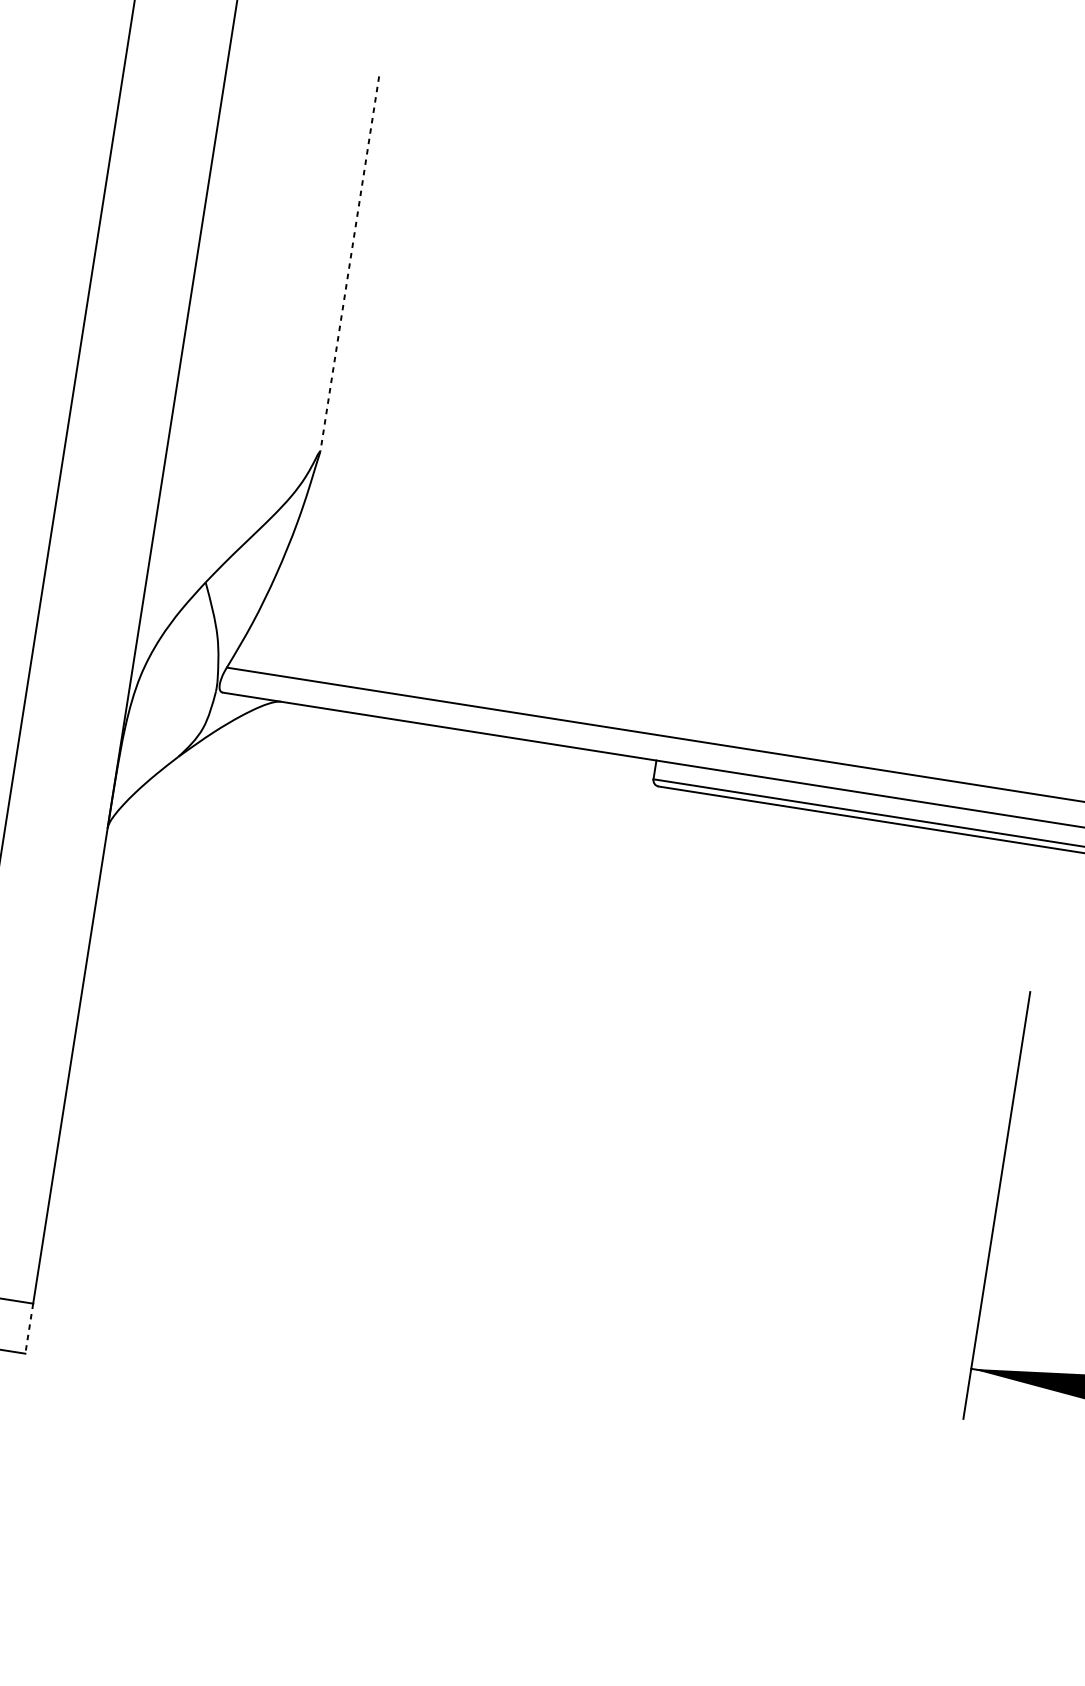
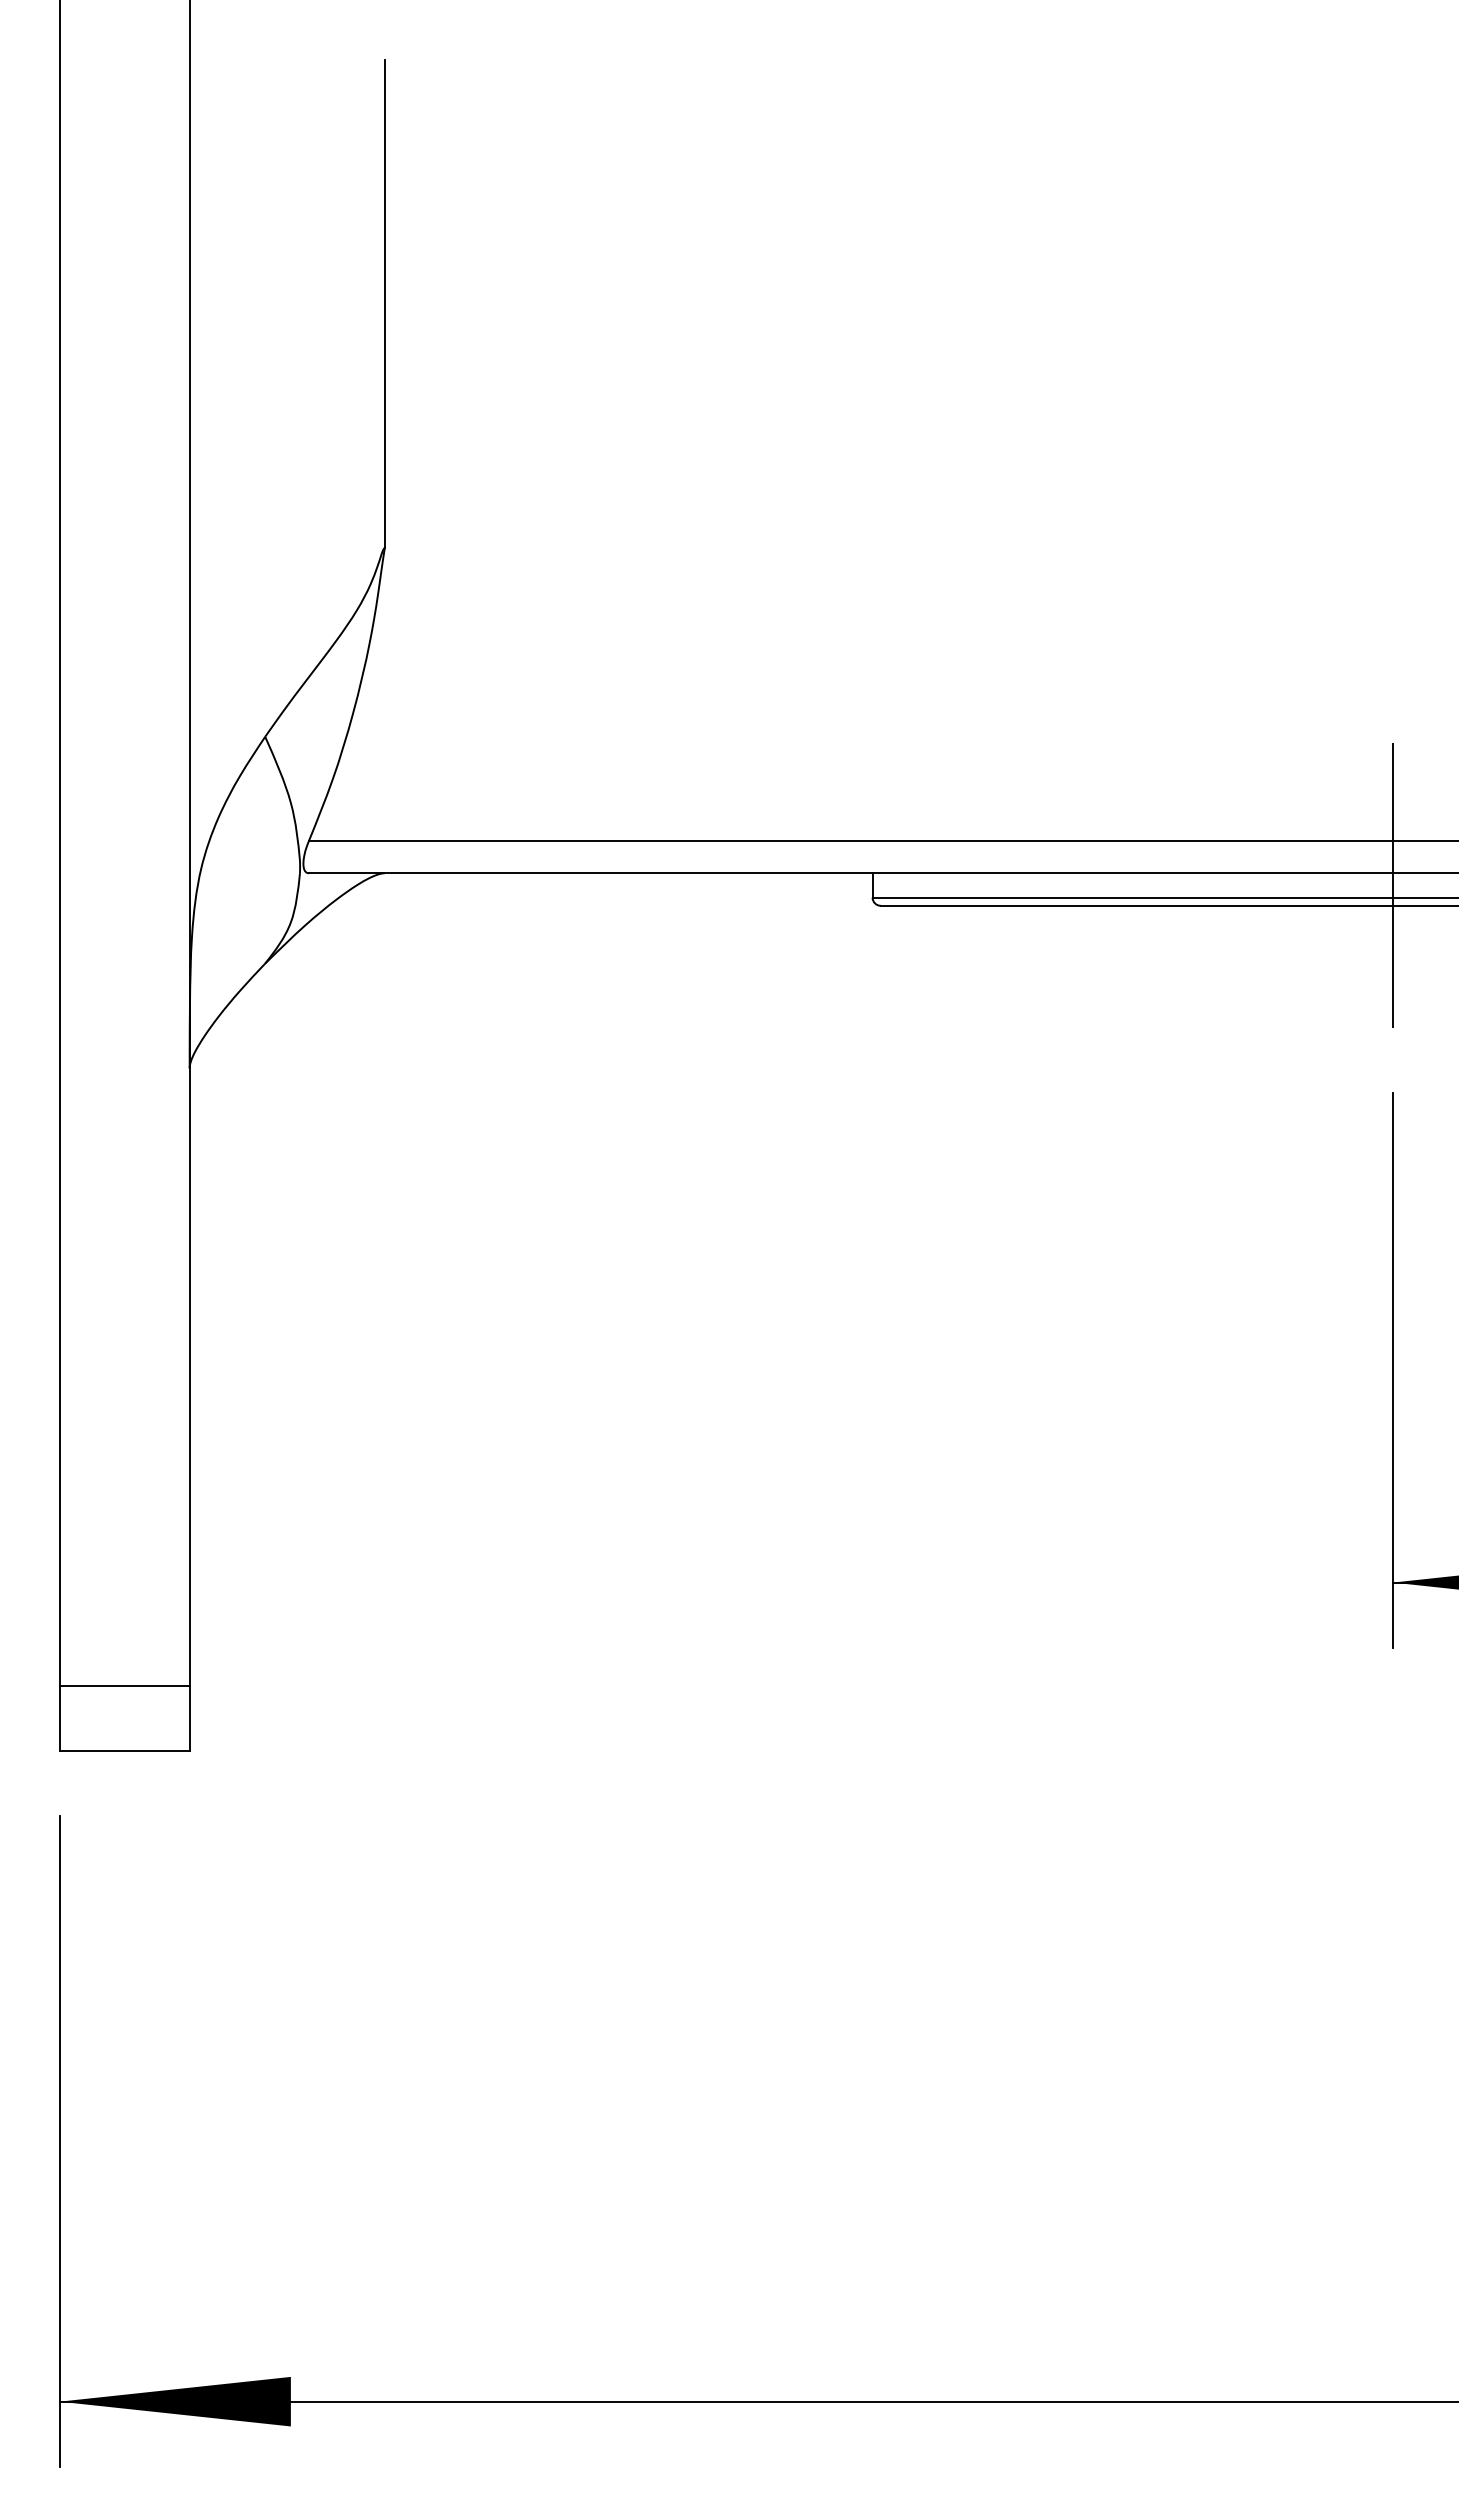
line: (349, 264) -> (384, 304), dashed -> solid
line: (1054, 832) -> (1392, 885), added
line: (29, 1328) -> (189, 1718), dashed -> solid

